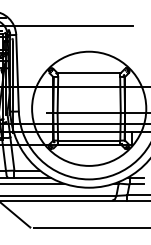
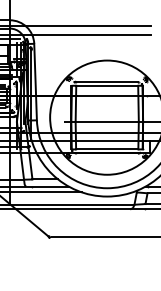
line: (68, 17) -> (86, 26), added
line: (89, 76) -> (107, 85), added

